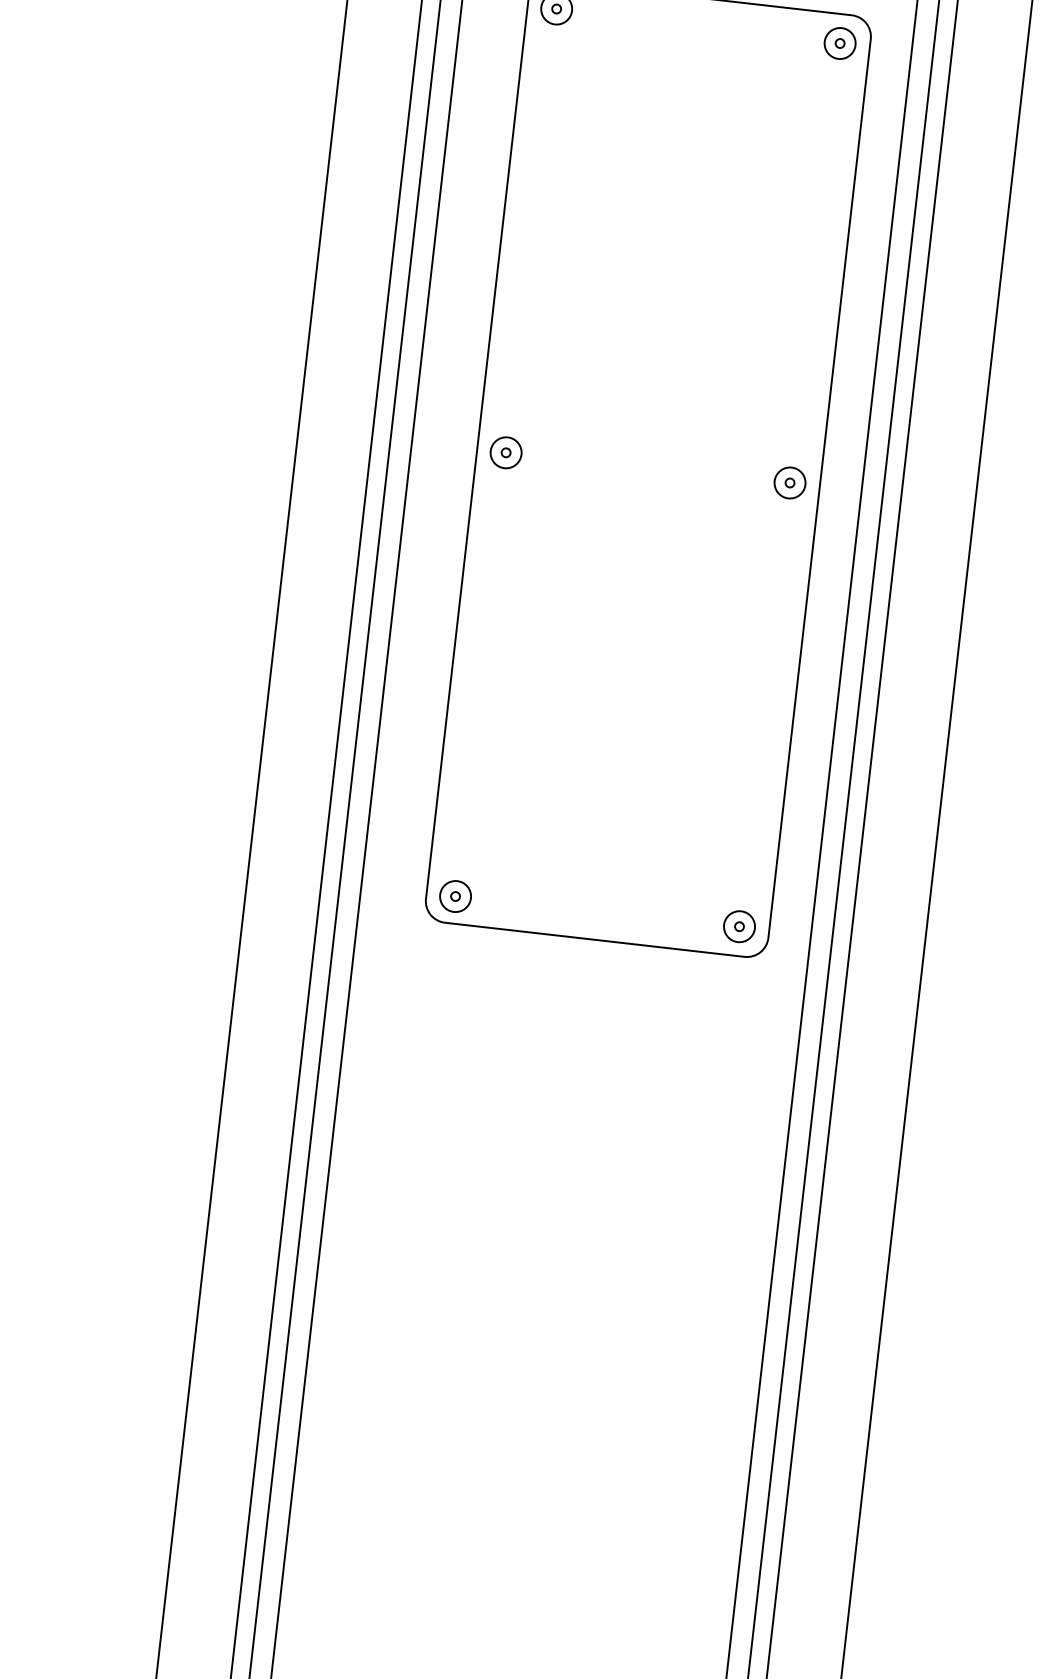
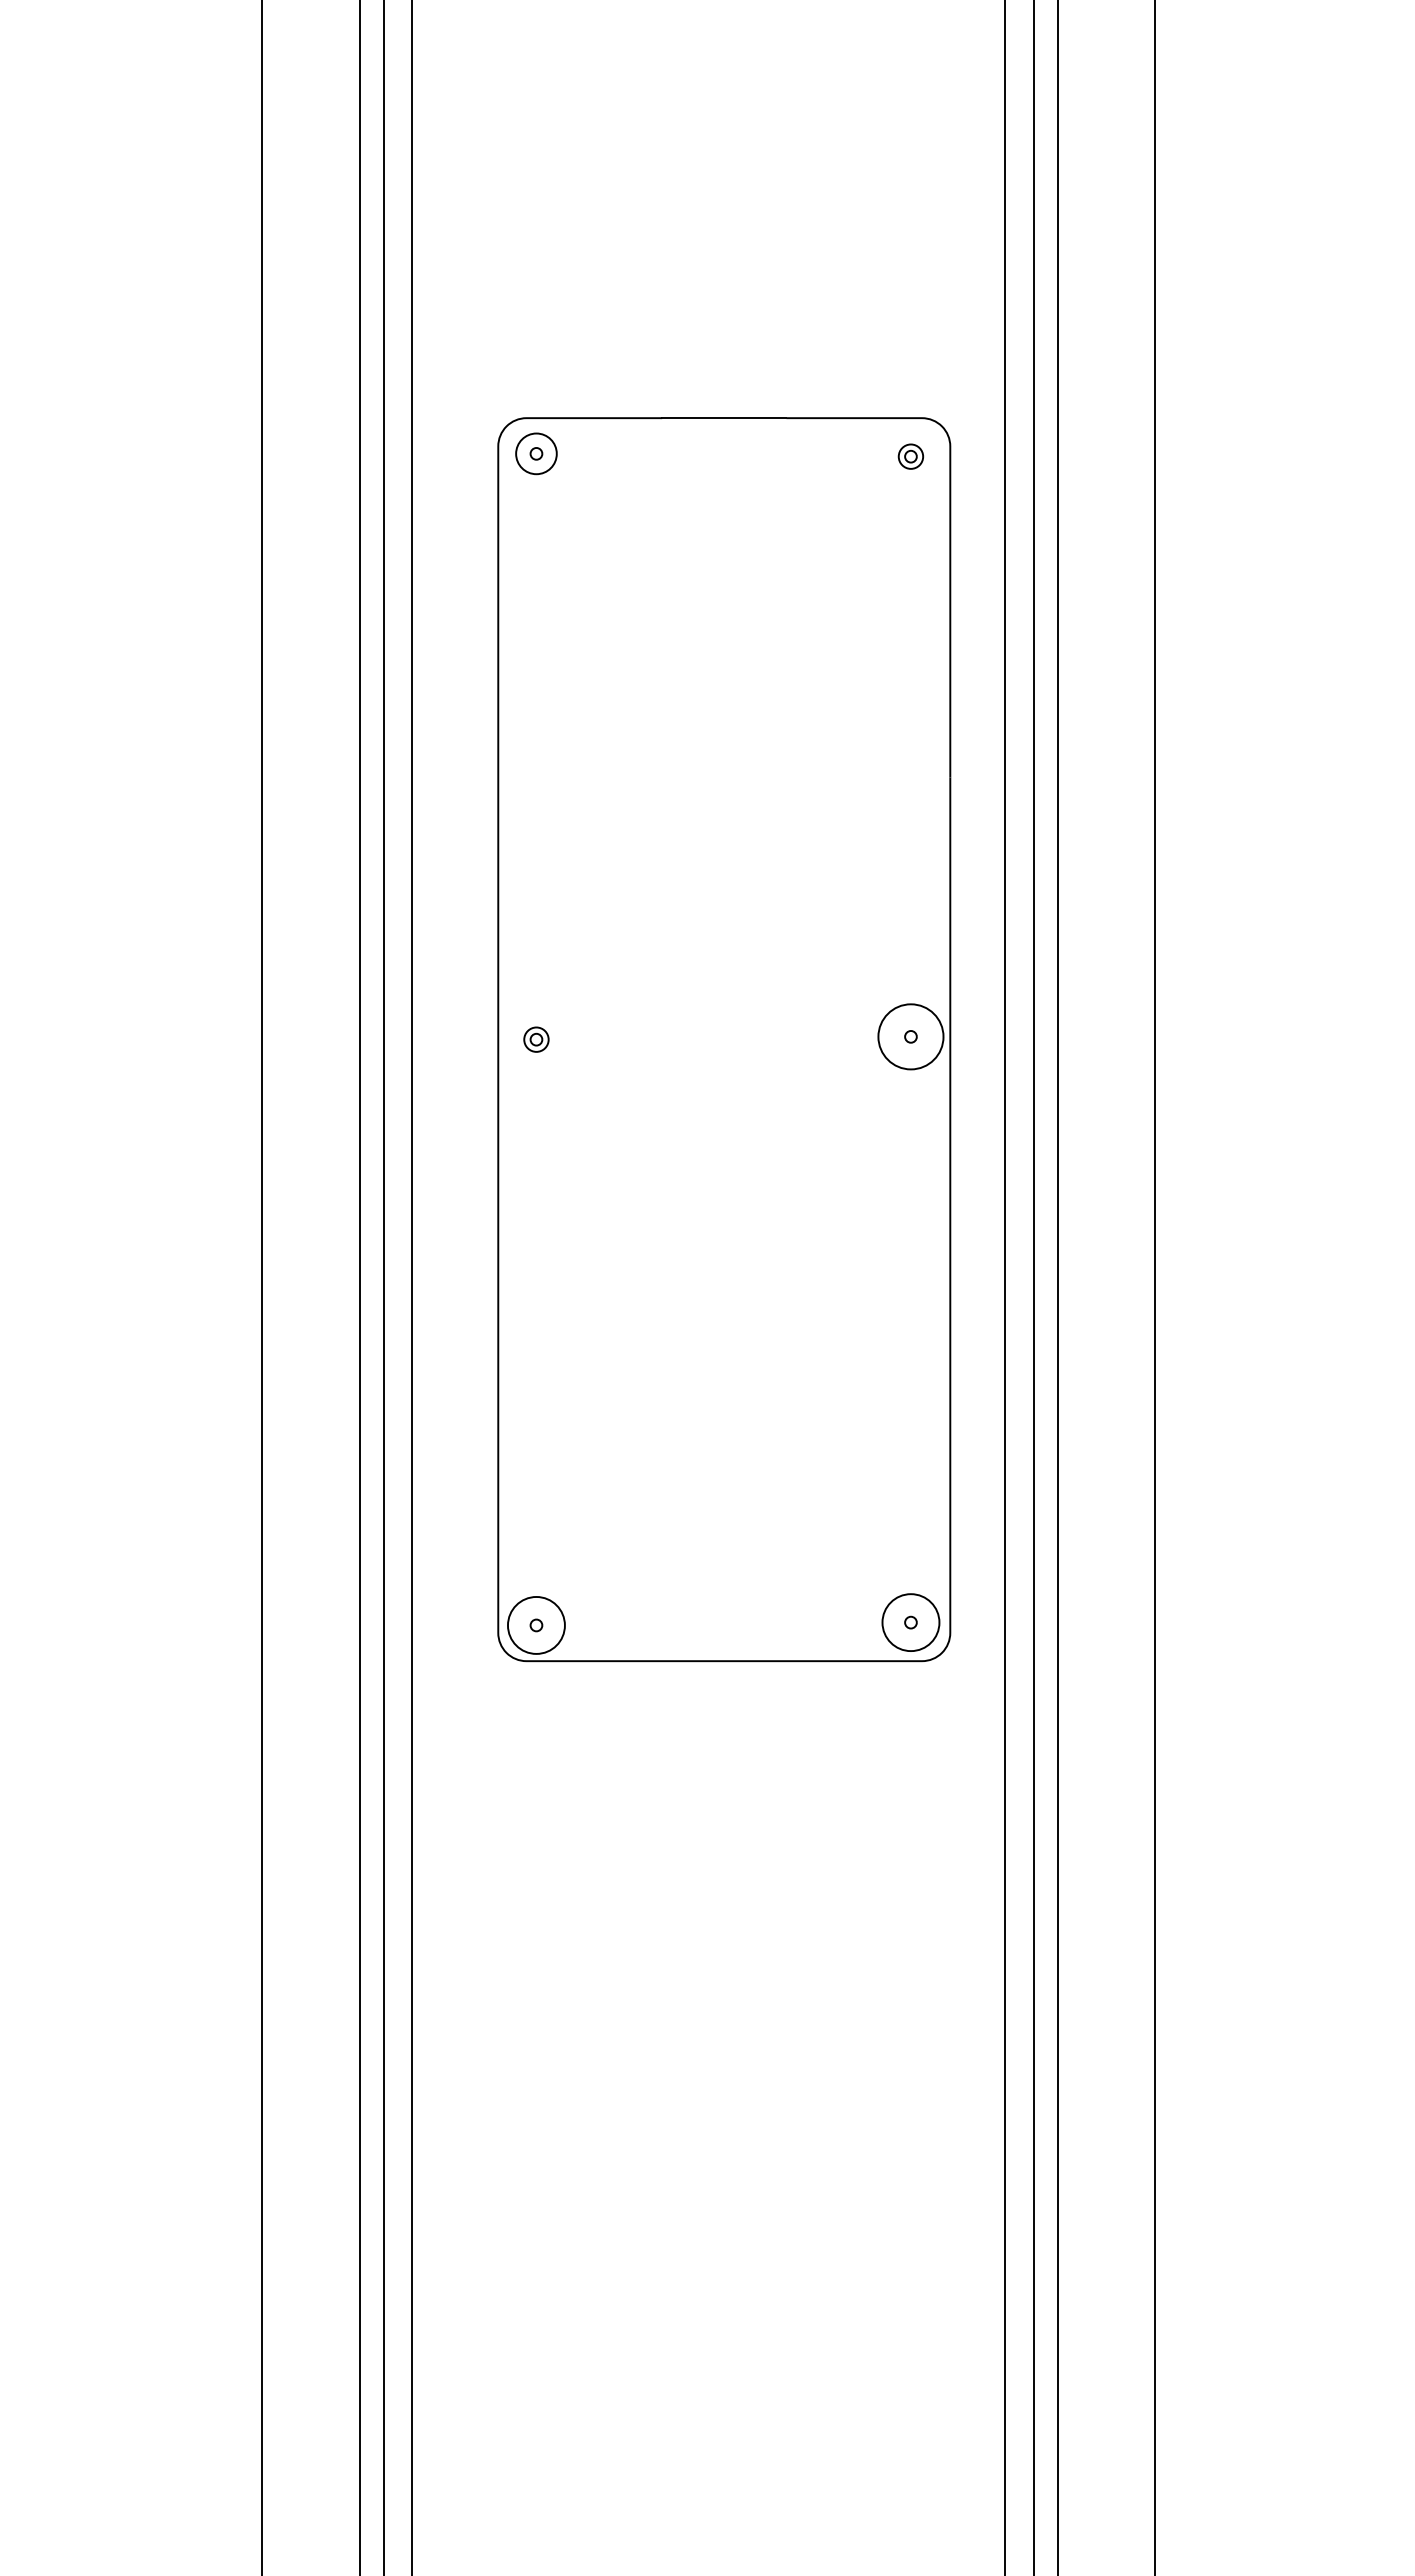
circle: (839, 43) -> (910, 456), size x0.6
circle: (506, 452) -> (536, 1039), size x0.6
circle: (789, 482) -> (910, 1036), size x1.6
circle: (455, 896) -> (536, 1625), size x1.4
circle: (739, 926) -> (910, 1622), size x1.4

